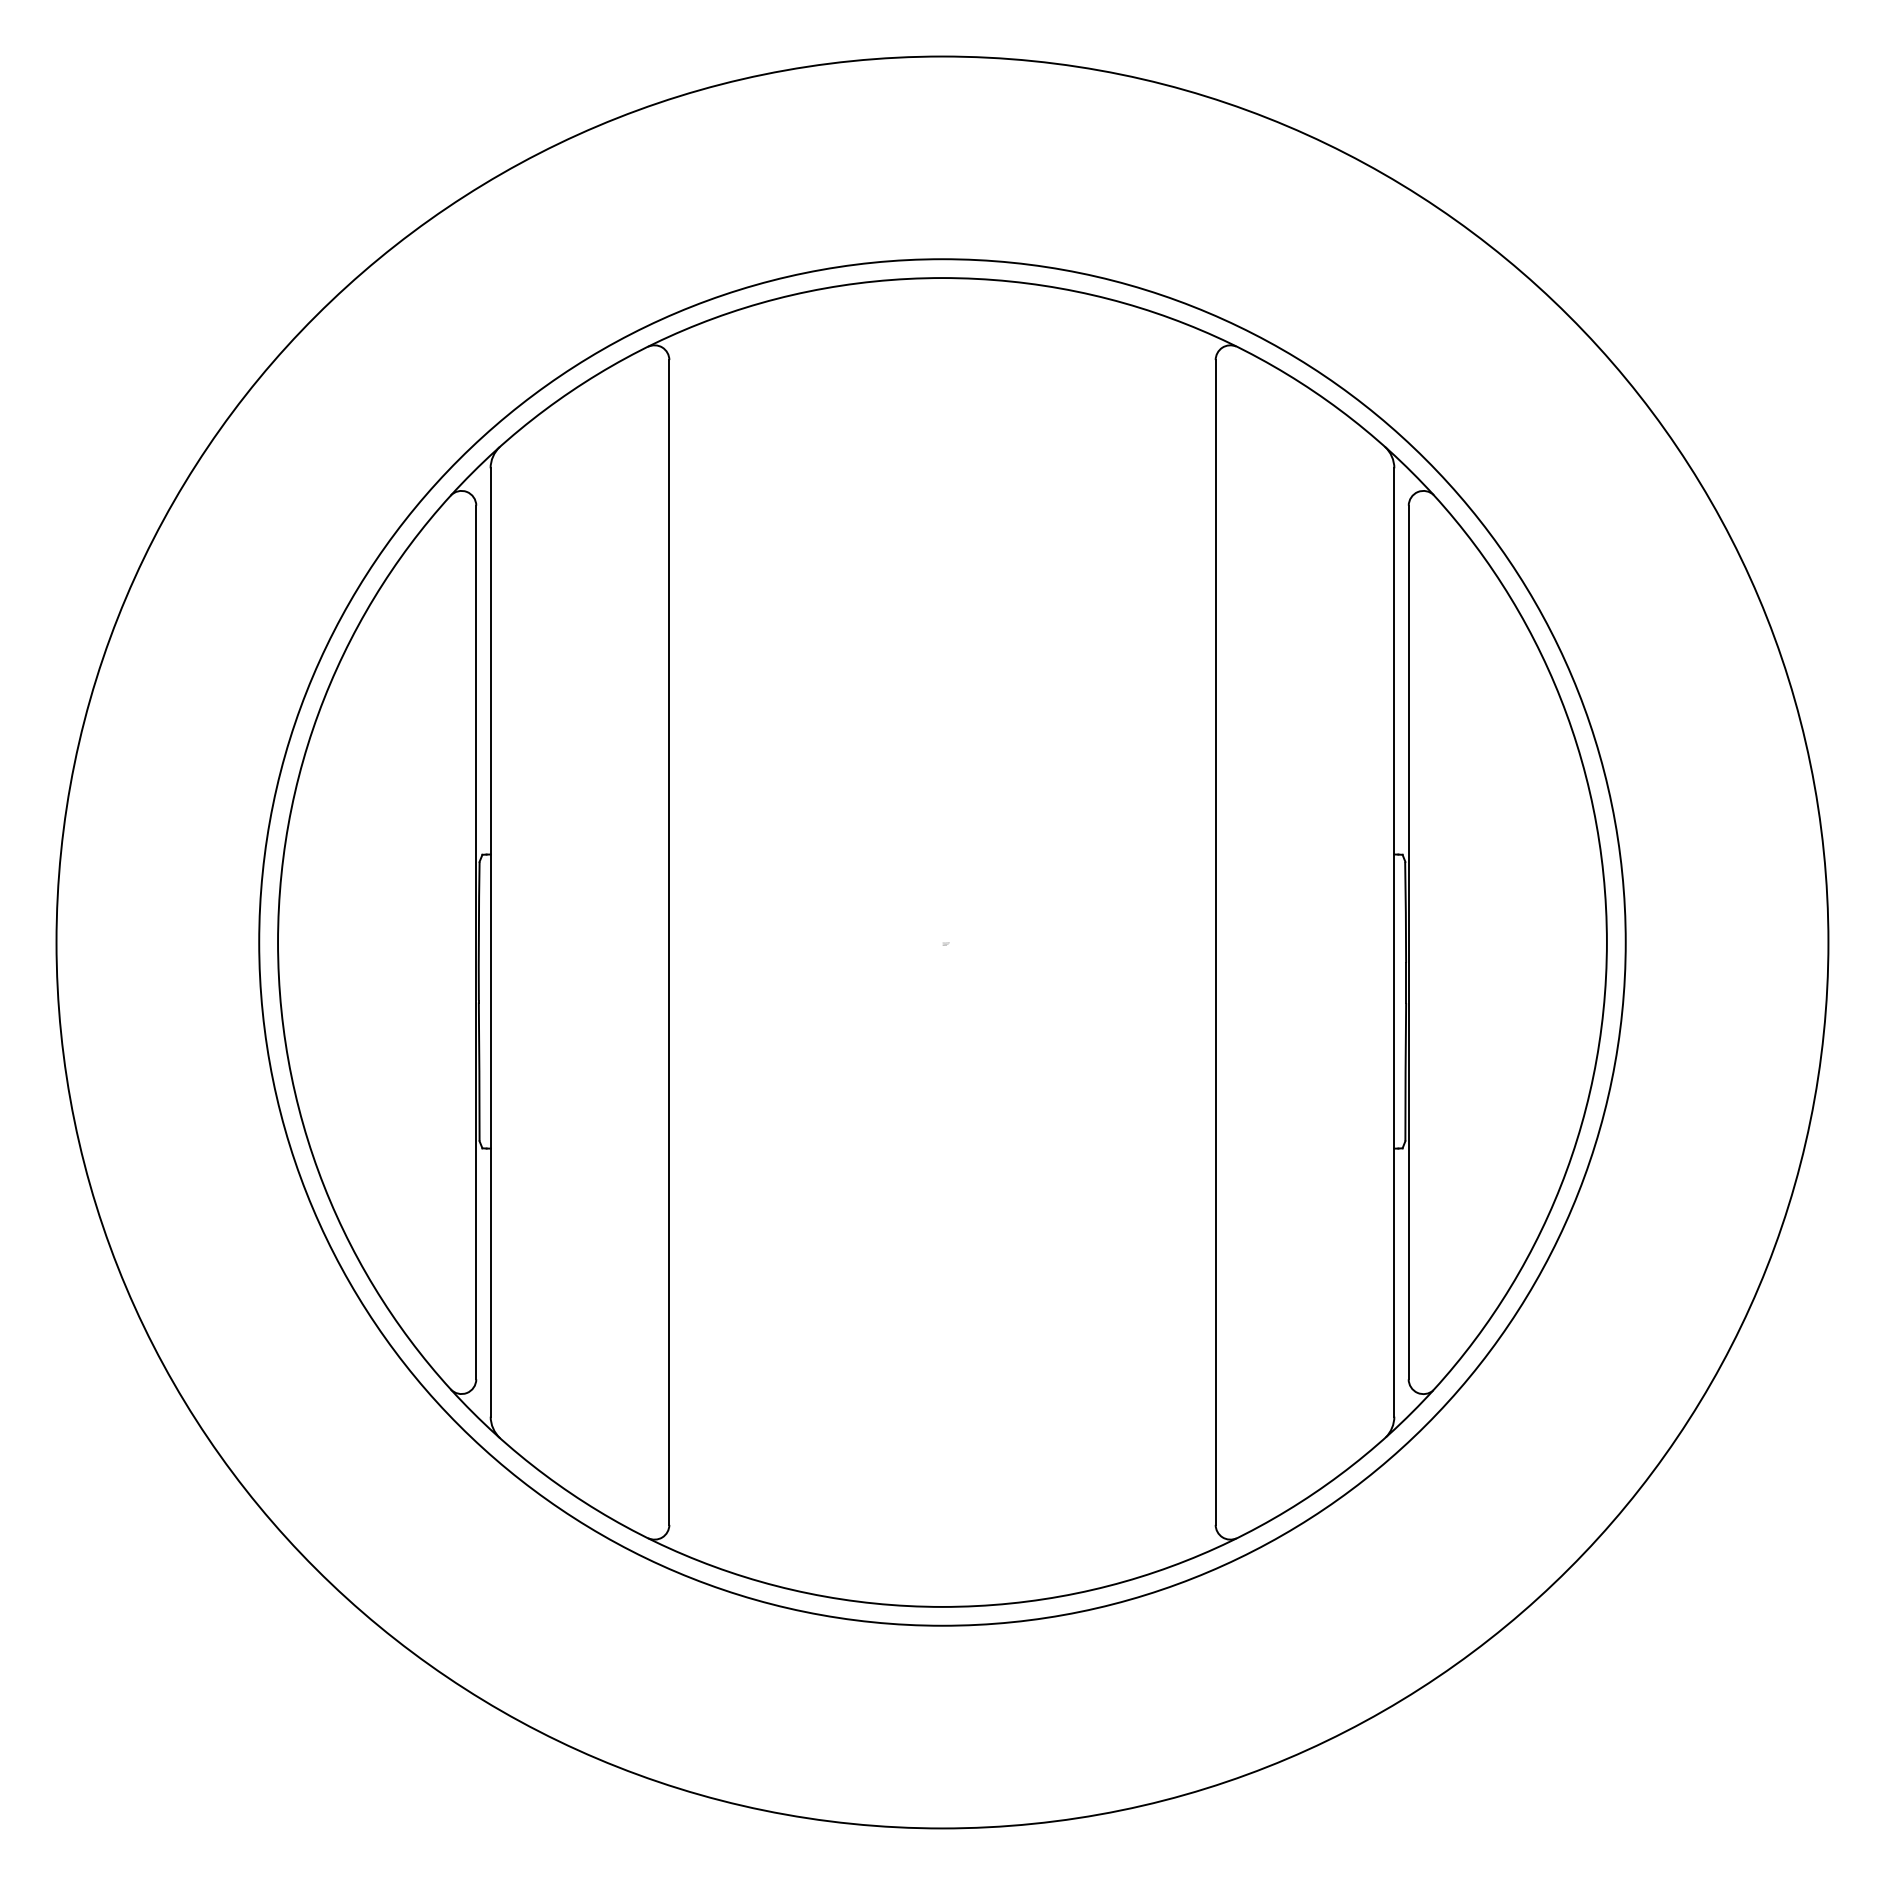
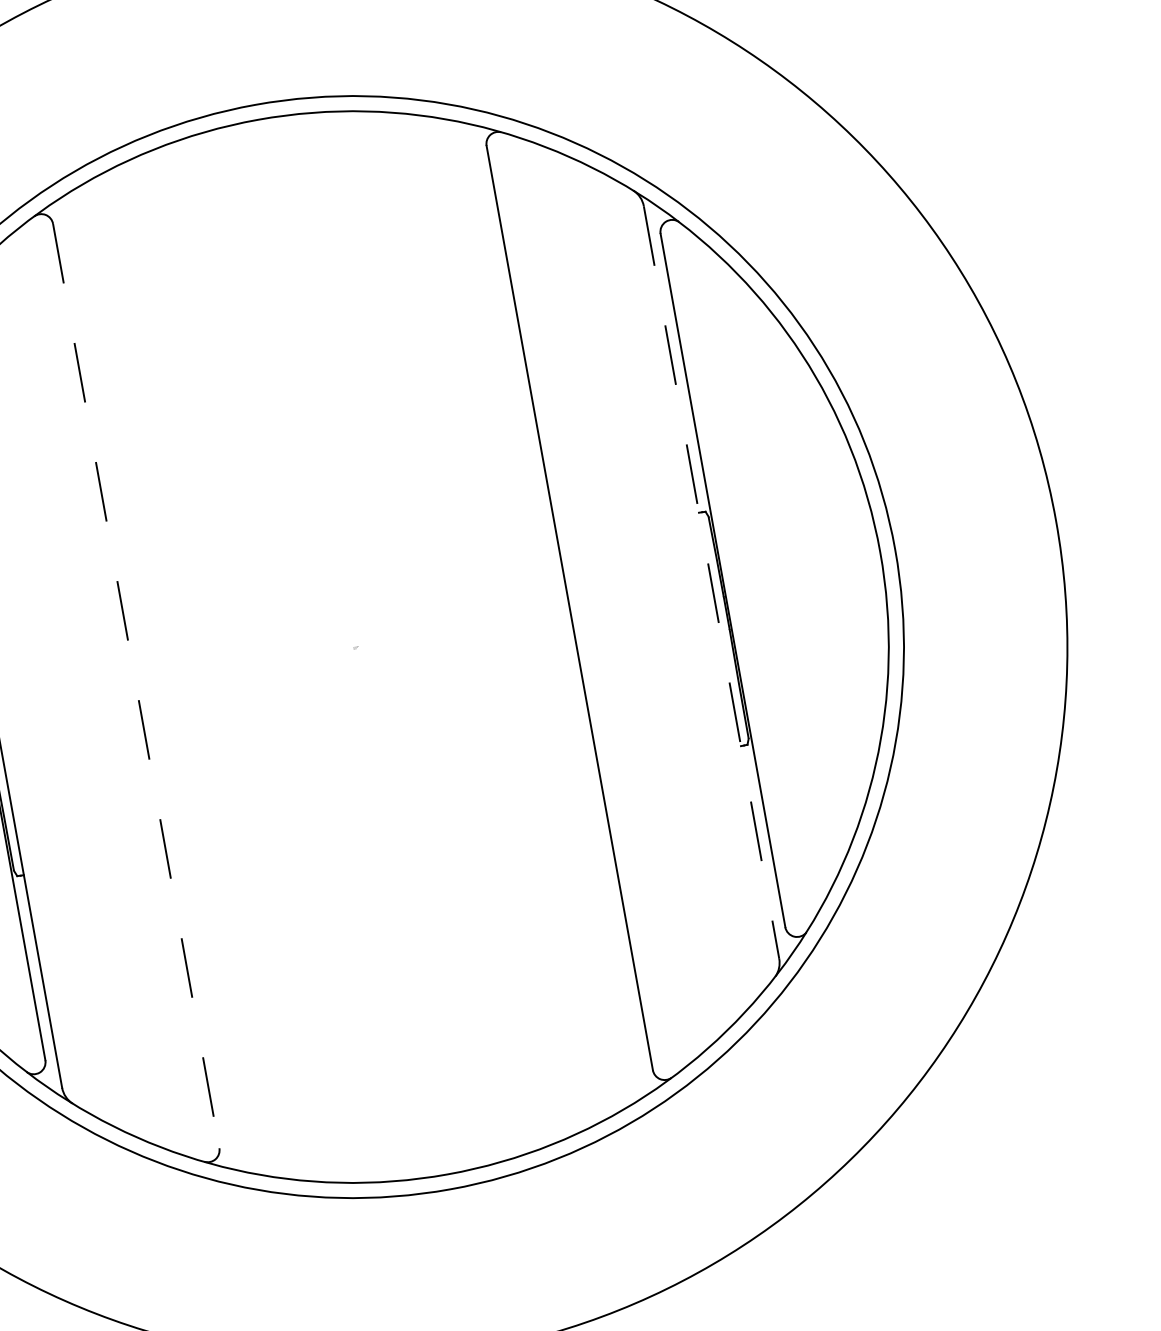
line: (669, 942) -> (136, 686), solid -> dashed
line: (1394, 942) -> (711, 582), solid -> dashed

